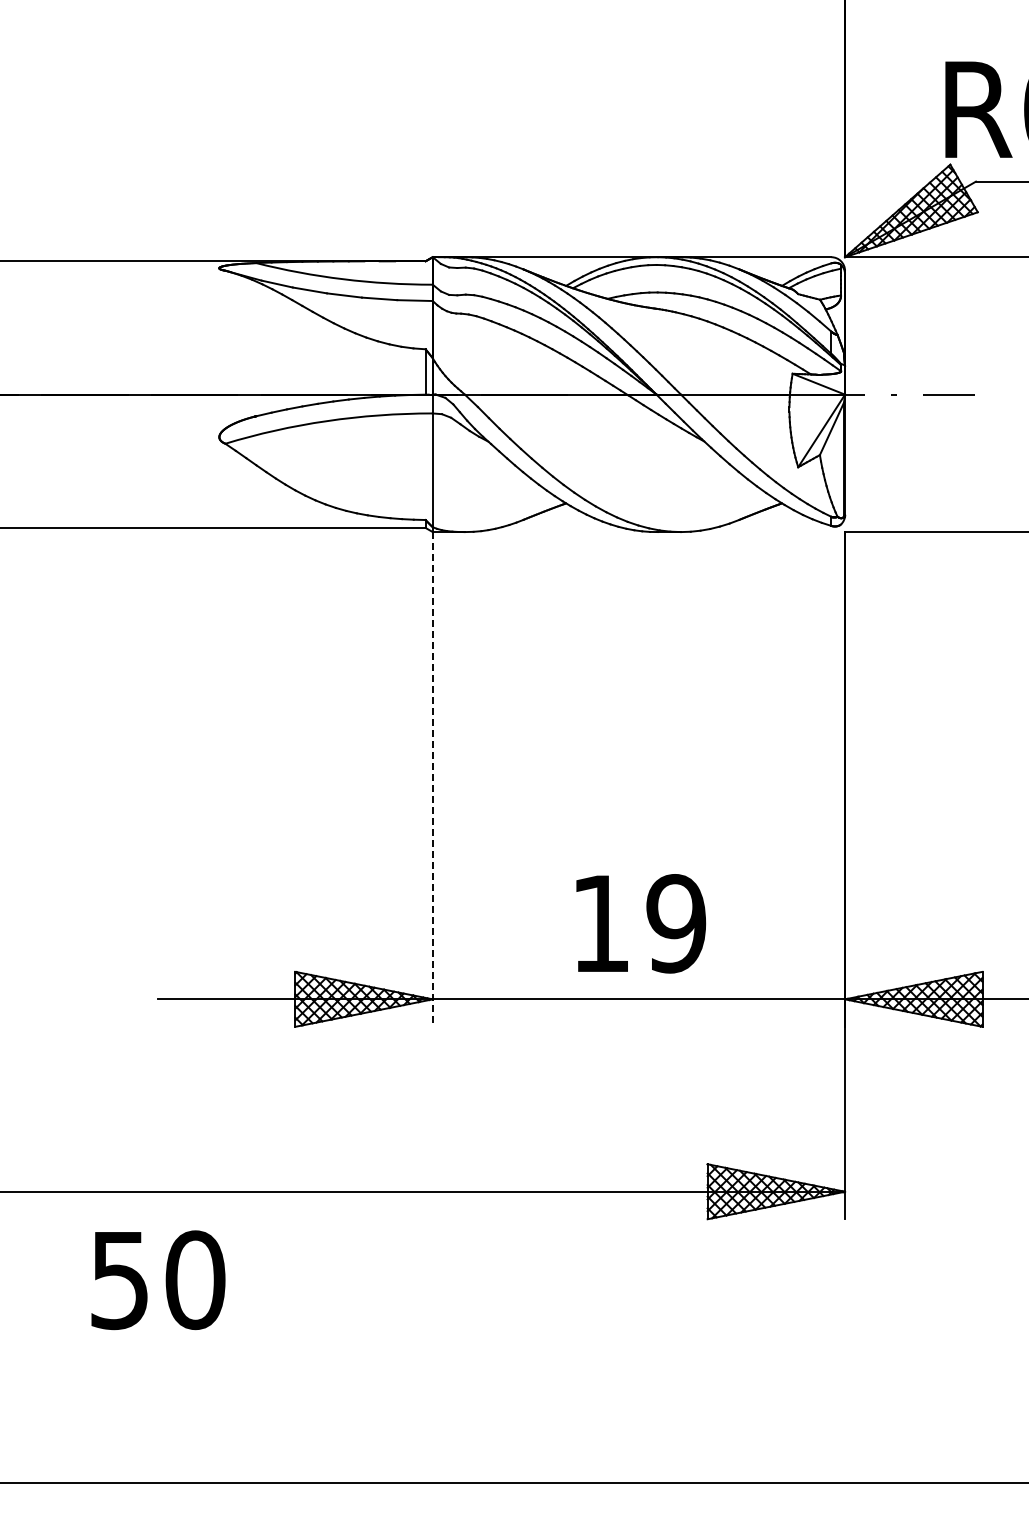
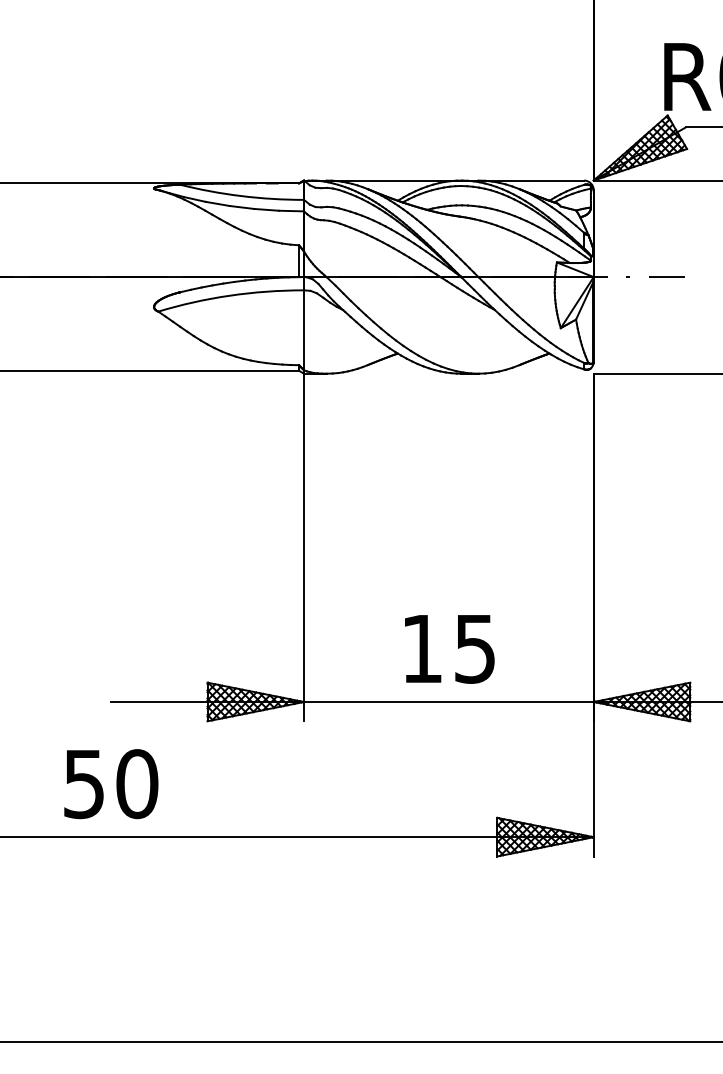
line: (432, 779) -> (303, 547), dashed -> solid
text: (676, 923) -> (475, 648), 19 -> 15
text: (158, 1280) -> (111, 784), moved

